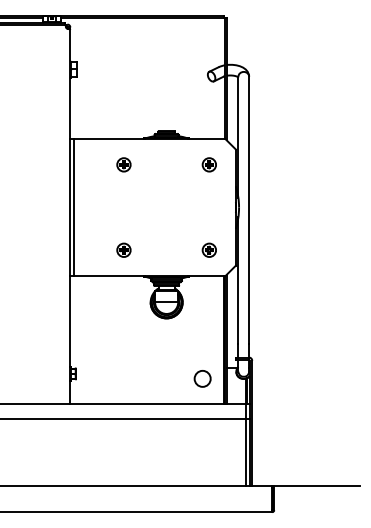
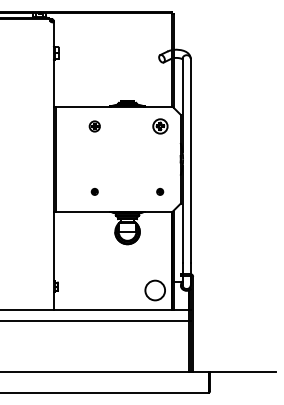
part: (208, 164) -> (159, 126), size x1.4
part: (123, 249) -> (94, 191), size x0.6
part: (208, 249) -> (159, 191), size x0.6
circle: (202, 378) -> (155, 290), size x1.6

